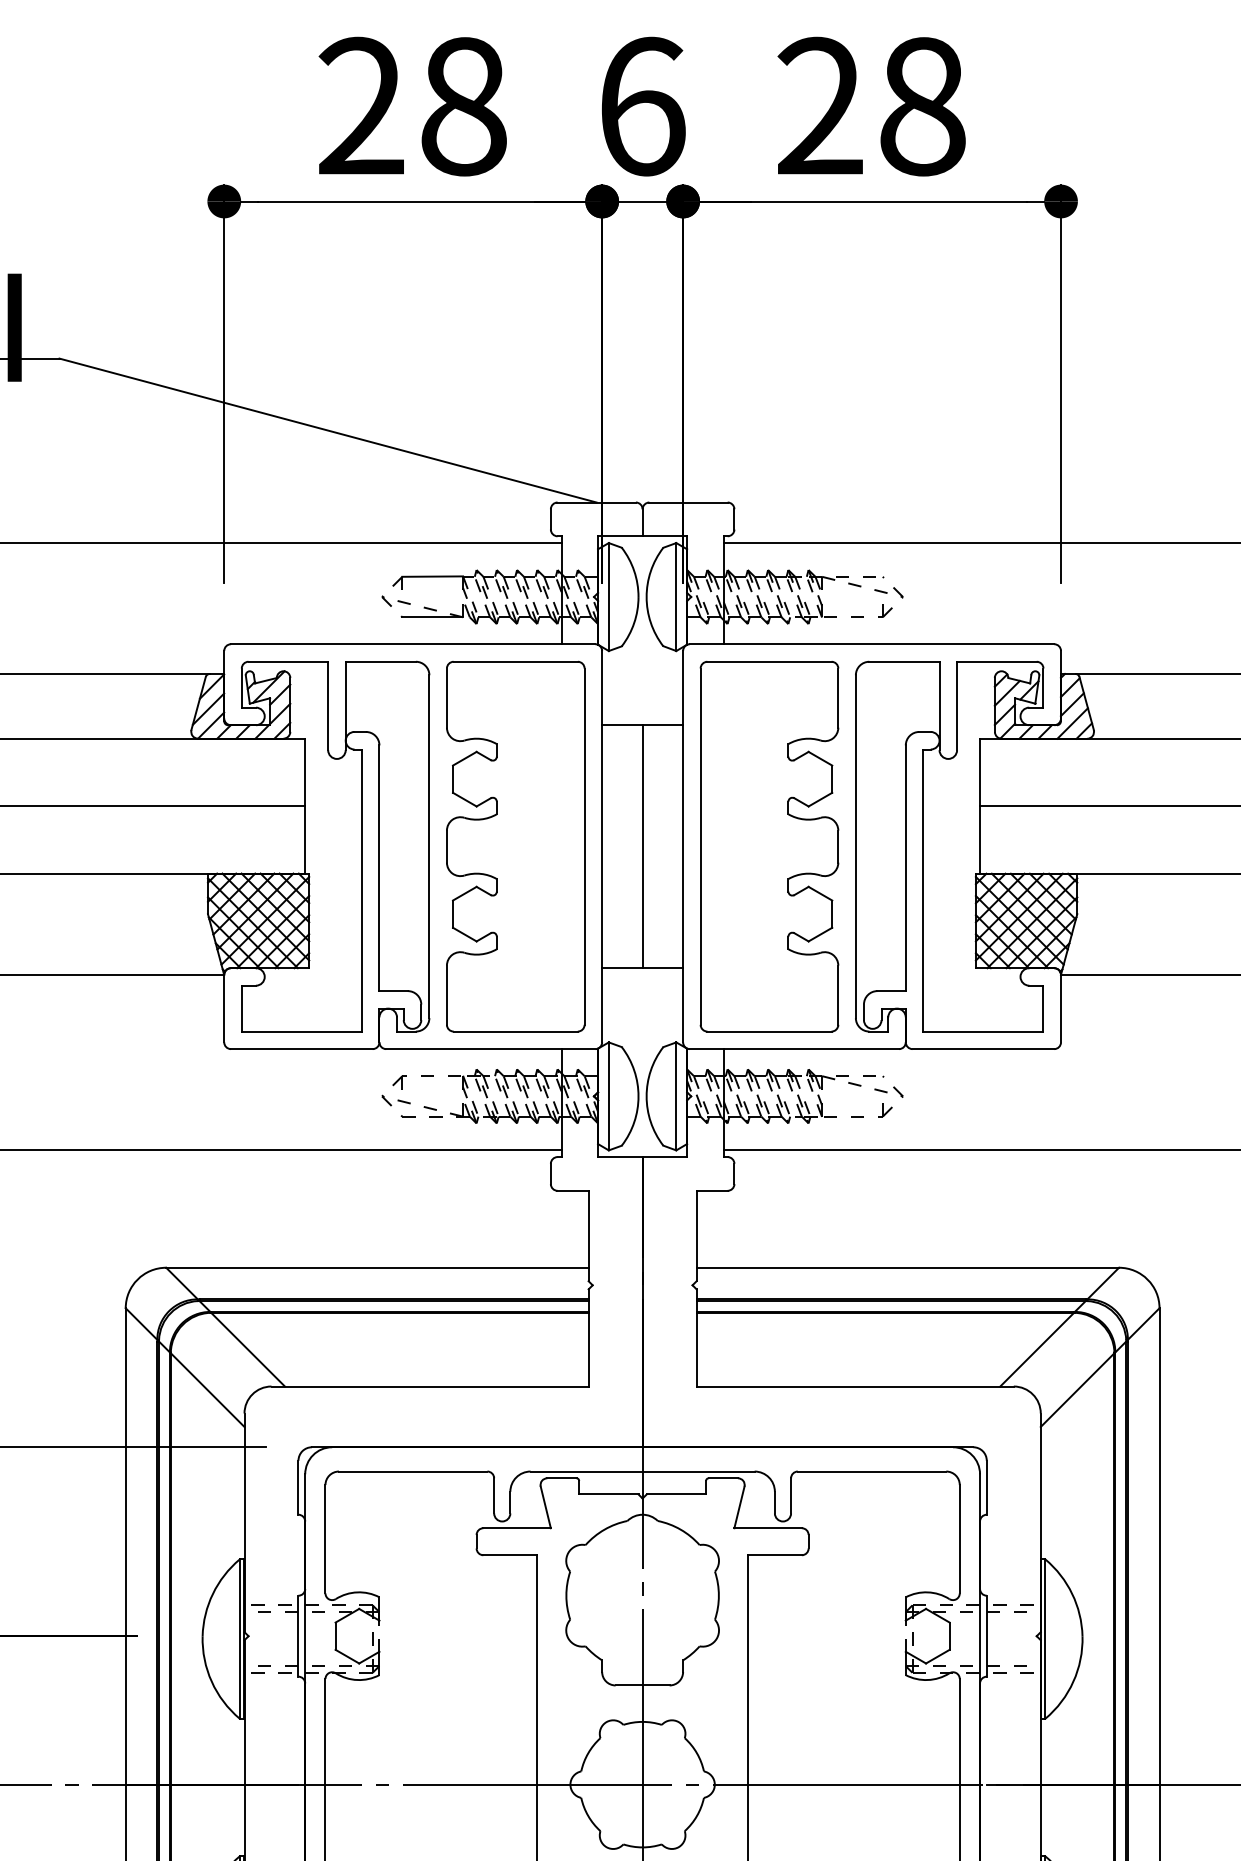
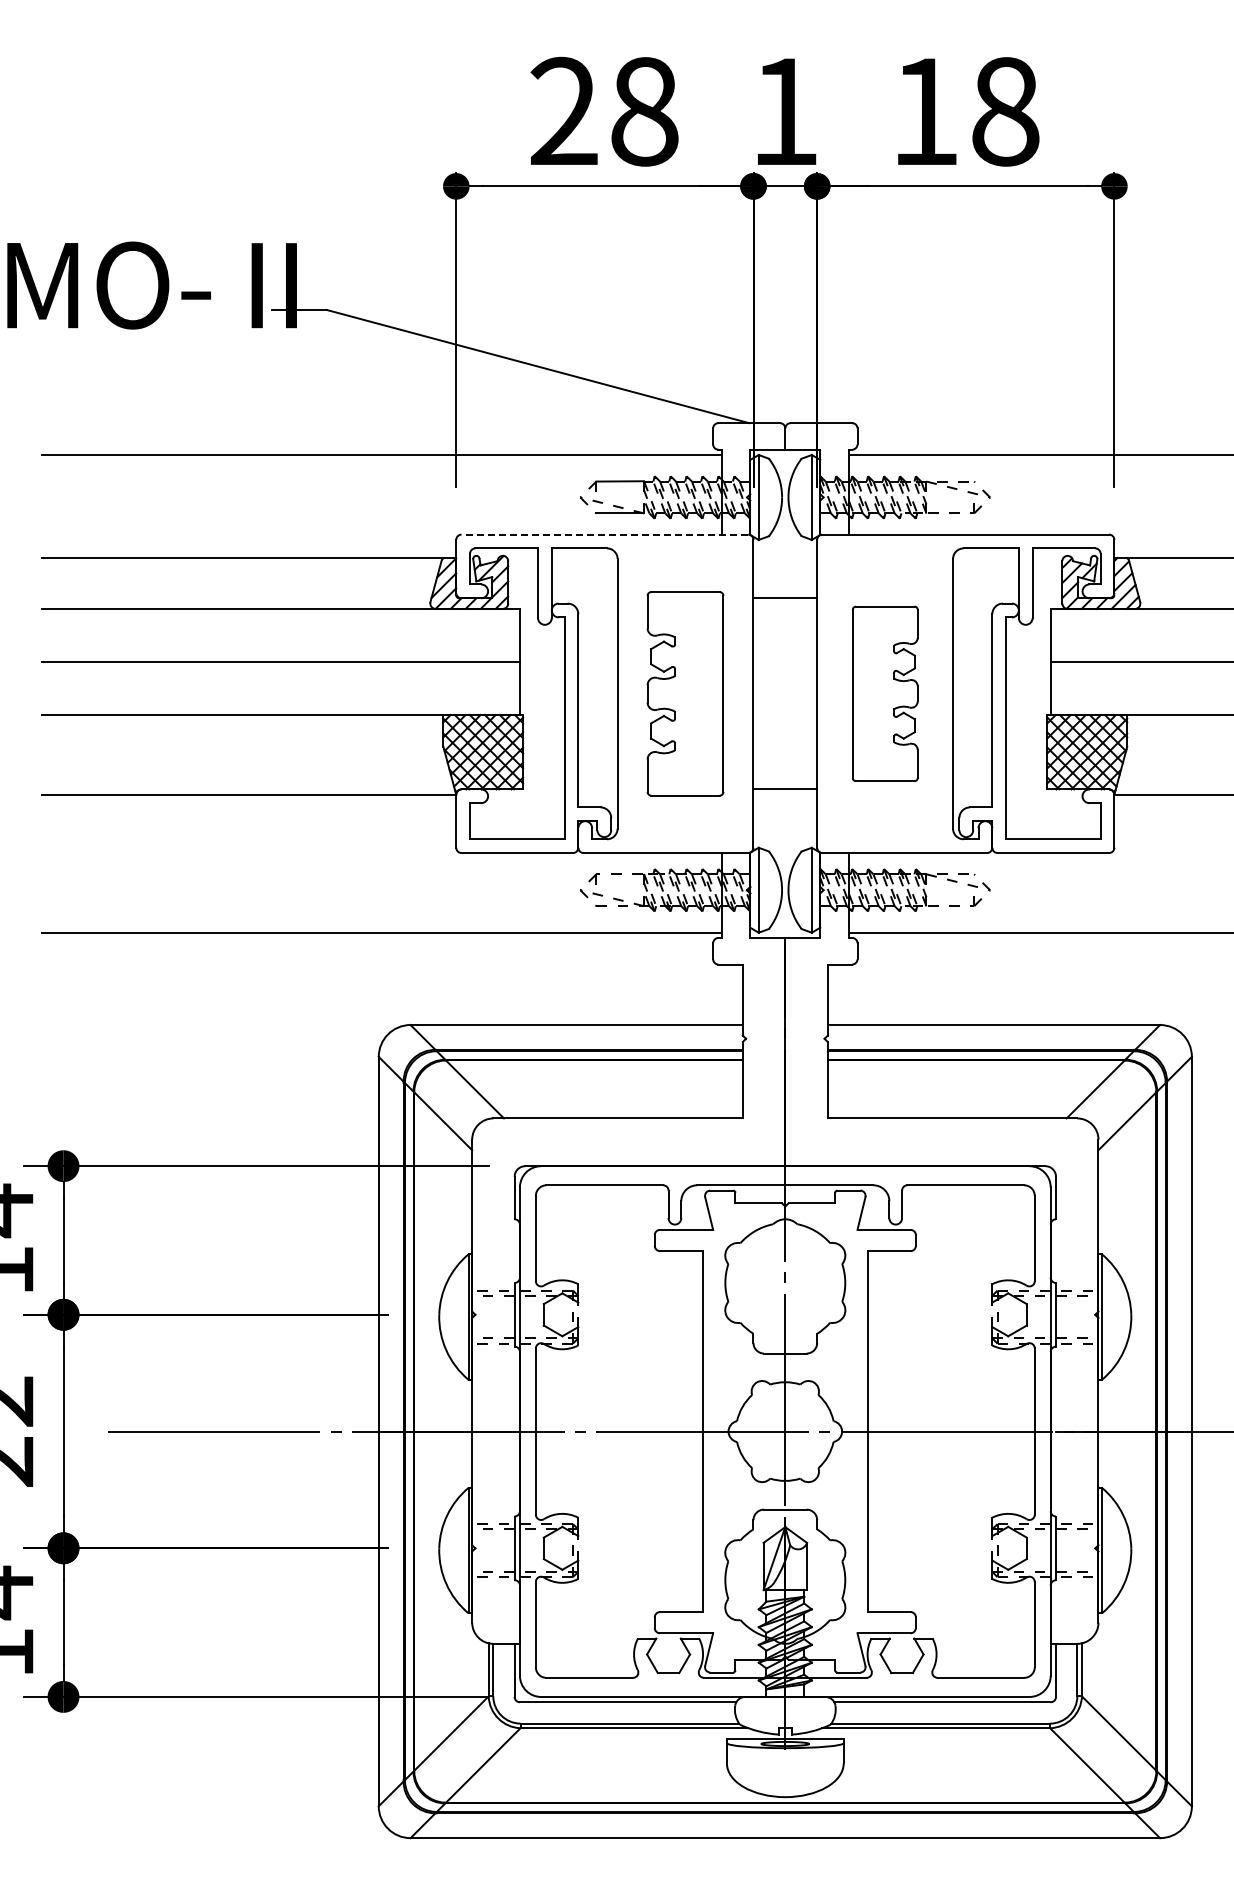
text: (819, 105) -> (924, 110), 28 -> 18
text: (644, 106) -> (786, 111), 6 -> 1
line: (412, 644) -> (604, 534), solid -> dashed
part: (515, 846) -> (685, 693), size x0.7
line: (642, 846) -> (785, 693), removed
part: (769, 846) -> (885, 693), size x0.6

